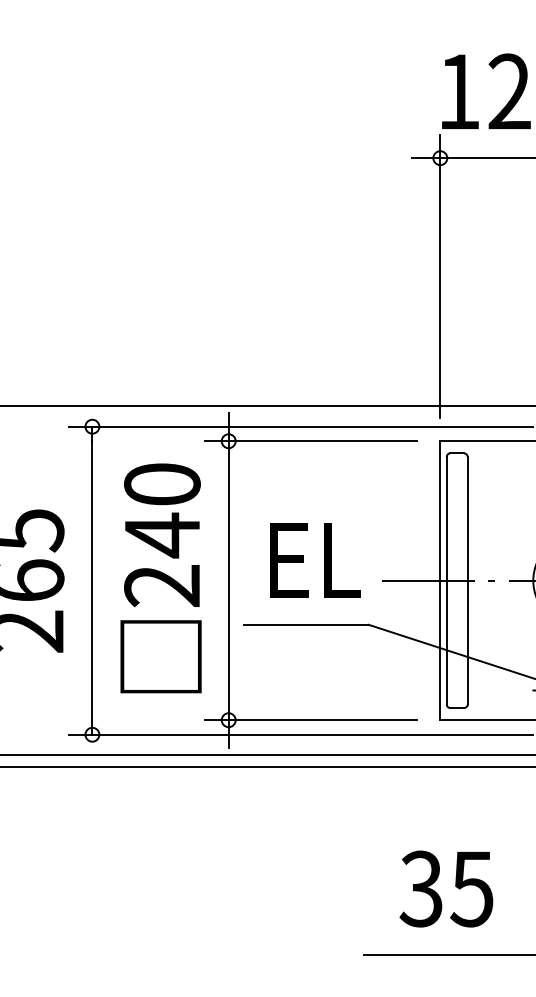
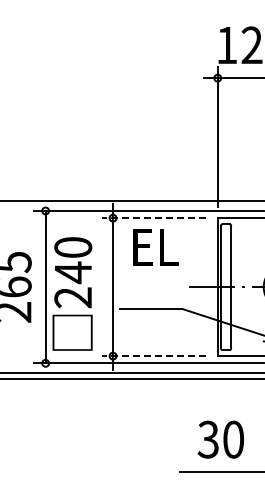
line: (310, 441) -> (153, 218), solid -> dashed
text: (314, 561) -> (155, 247), moved
text: (160, 577) -> (72, 293), moved
line: (310, 720) -> (153, 356), solid -> dashed
text: (470, 888) -> (232, 439), 35 -> 30

